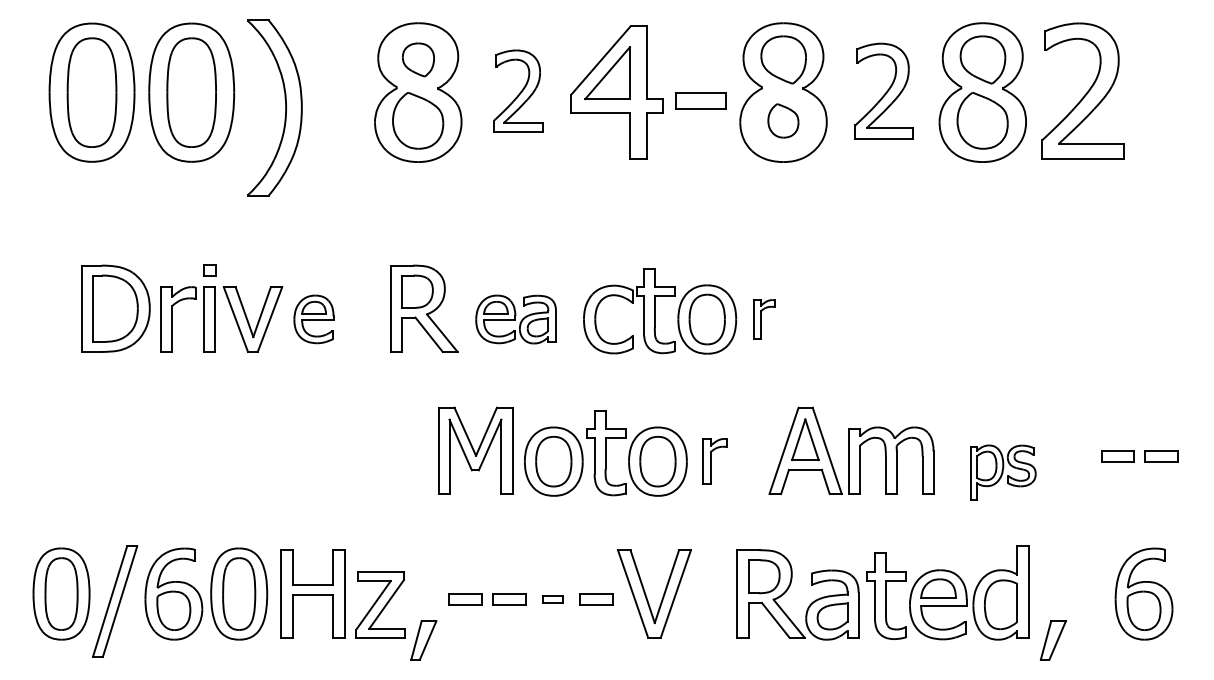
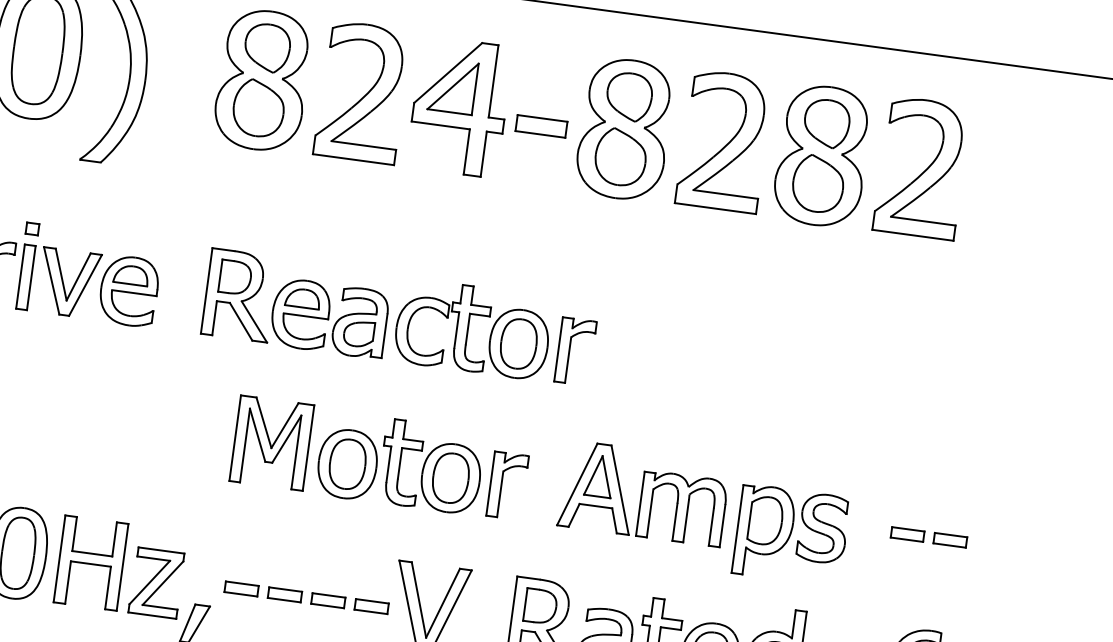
part: (418, 59) -> (267, 47), size x1.43
part: (518, 90) -> (362, 91), size x1.67
part: (883, 90) -> (724, 140), size x1.43
part: (783, 120) -> (621, 156), size x1.67
part: (313, 319) -> (128, 291), size x1.43
part: (515, 319) -> (328, 318), size x1.43
part: (764, 319) -> (575, 351), size x1.67
part: (714, 461) -> (506, 485), size x1.43
part: (1003, 472) -> (791, 535), size x1.67
part: (552, 599) -> (327, 600), size x1.67

